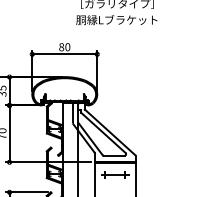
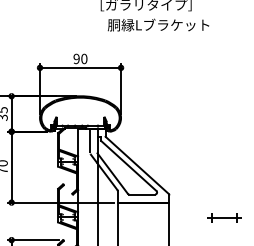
text: (116, 19) -> (158, 24), moved
text: (61, 47) -> (76, 59), 80 -> 90
part: (115, 174) -> (224, 217), moved

